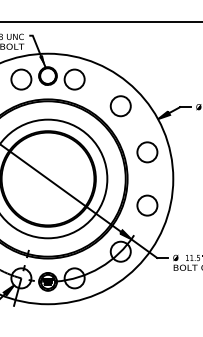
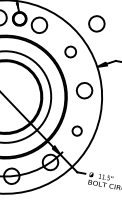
circle: (147, 64) -> (96, 24), added
circle: (120, 106) -> (70, 52), size x0.7
circle: (147, 205) -> (77, 131), size x0.6

